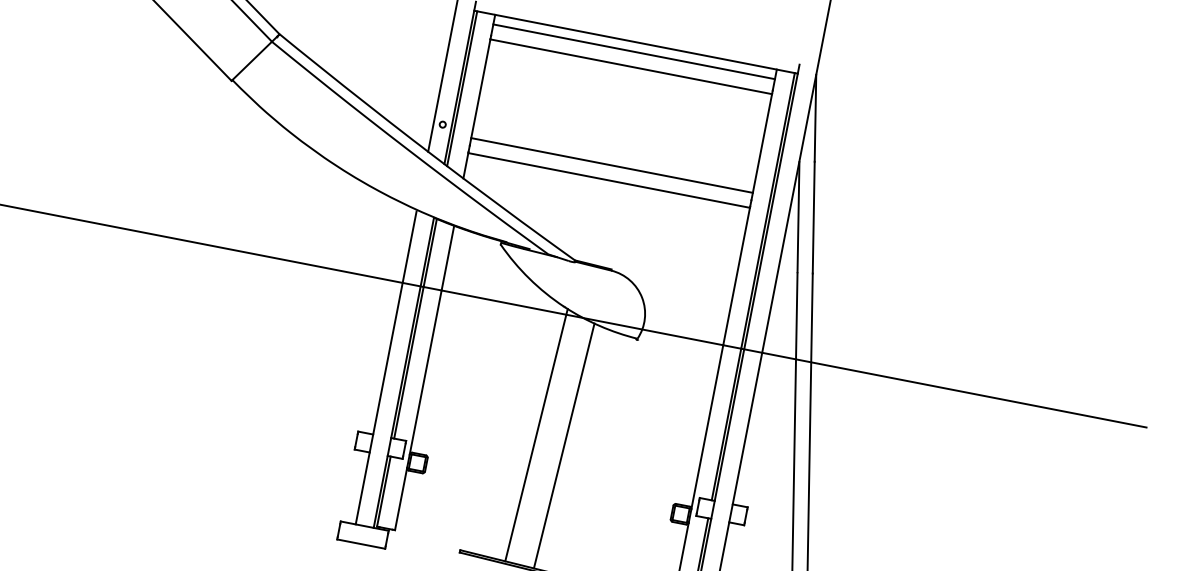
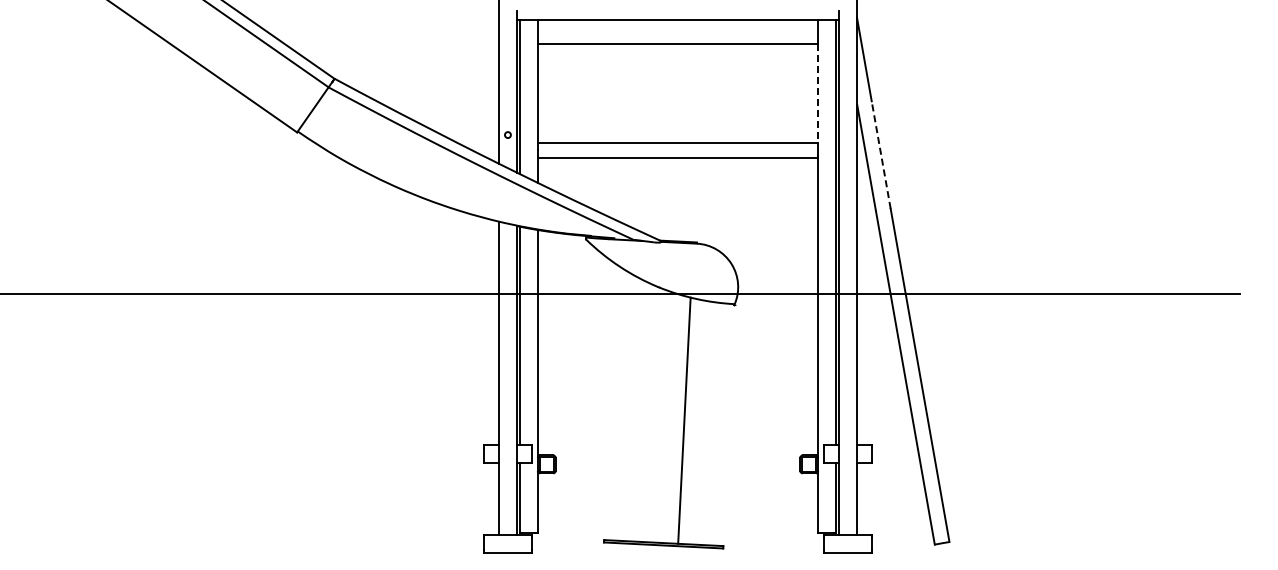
line: (633, 51) -> (677, 29), removed
line: (761, 147) -> (818, 97), solid -> dashed
line: (813, 218) -> (881, 155), solid -> dashed
line: (536, 435) -> (655, 415), removed

